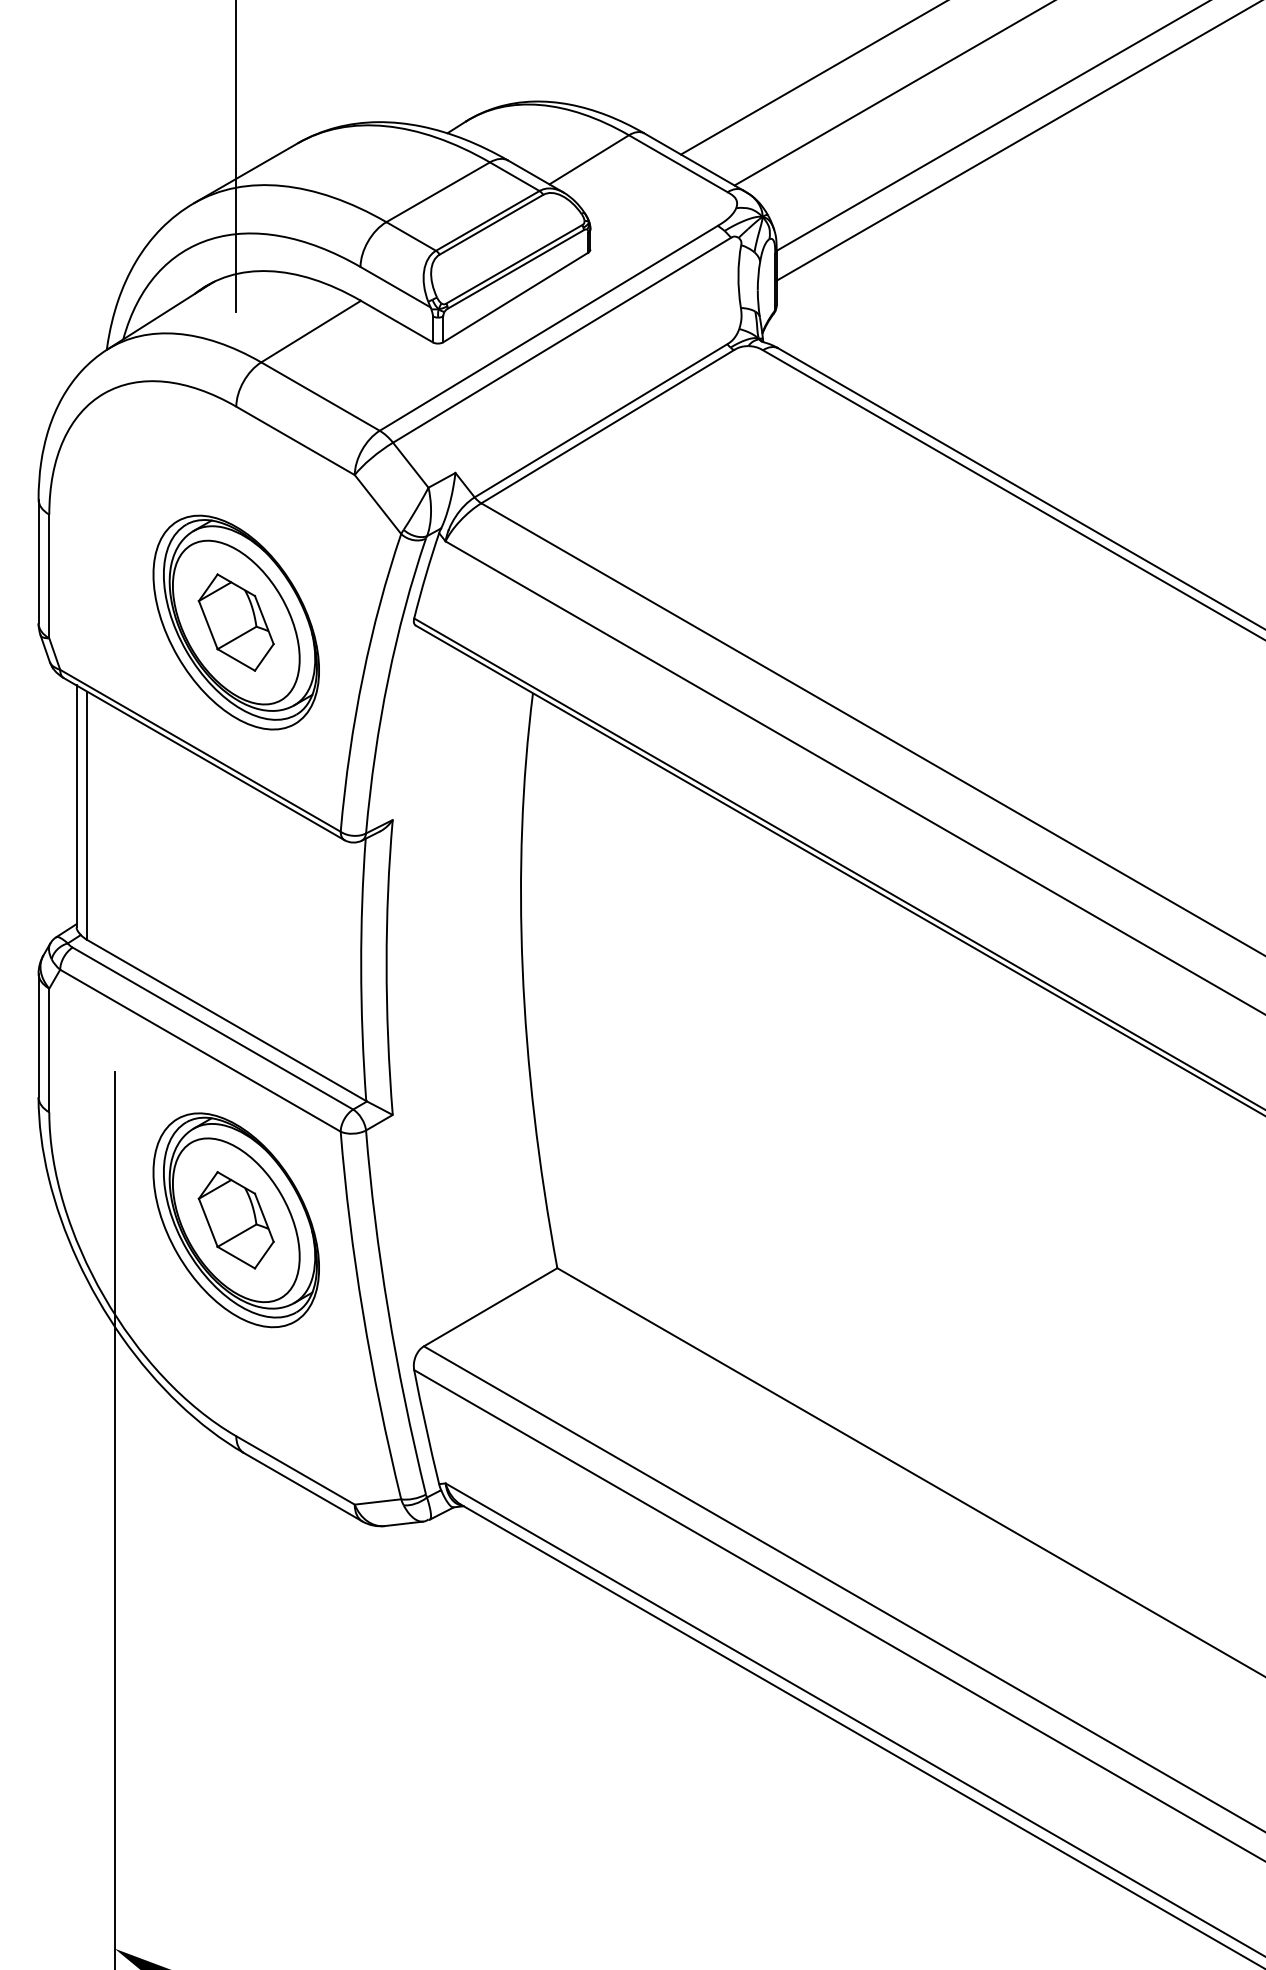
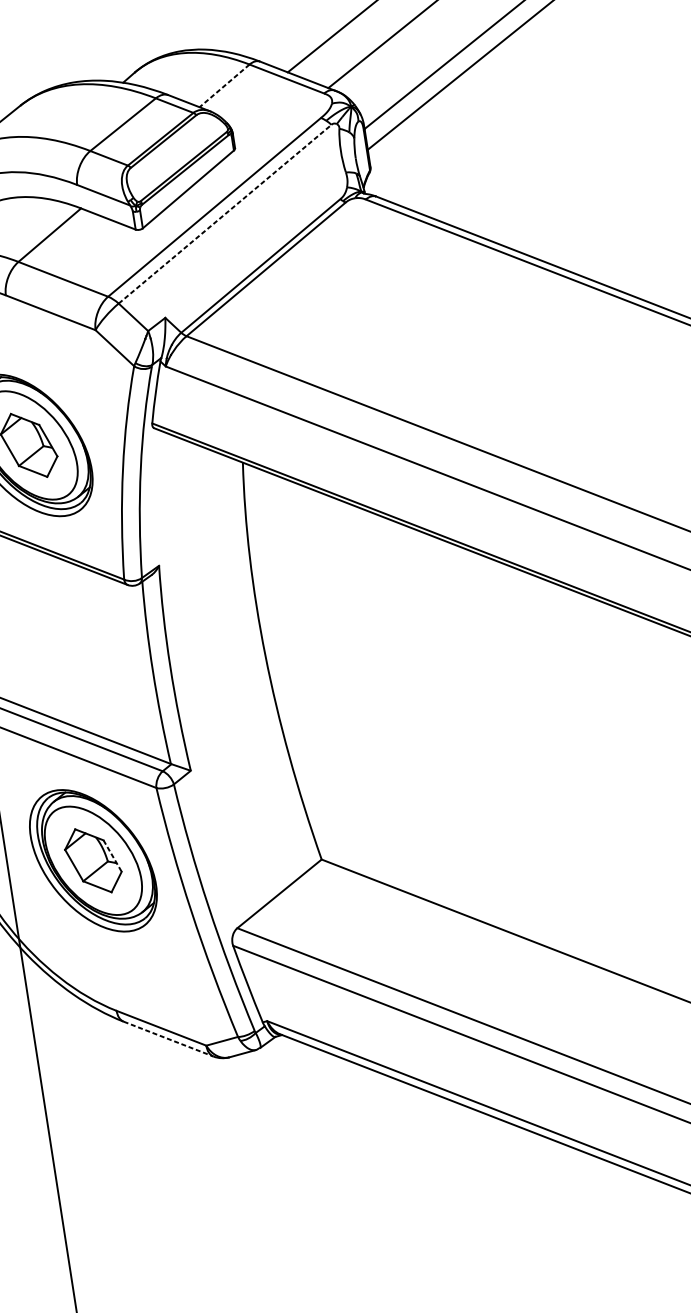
line: (589, 159) -> (224, 85), solid -> dashed
line: (562, 340) -> (225, 214), solid -> dashed
line: (264, 1217) -> (112, 855), solid -> dashed
line: (303, 1487) -> (168, 1039), solid -> dashed

